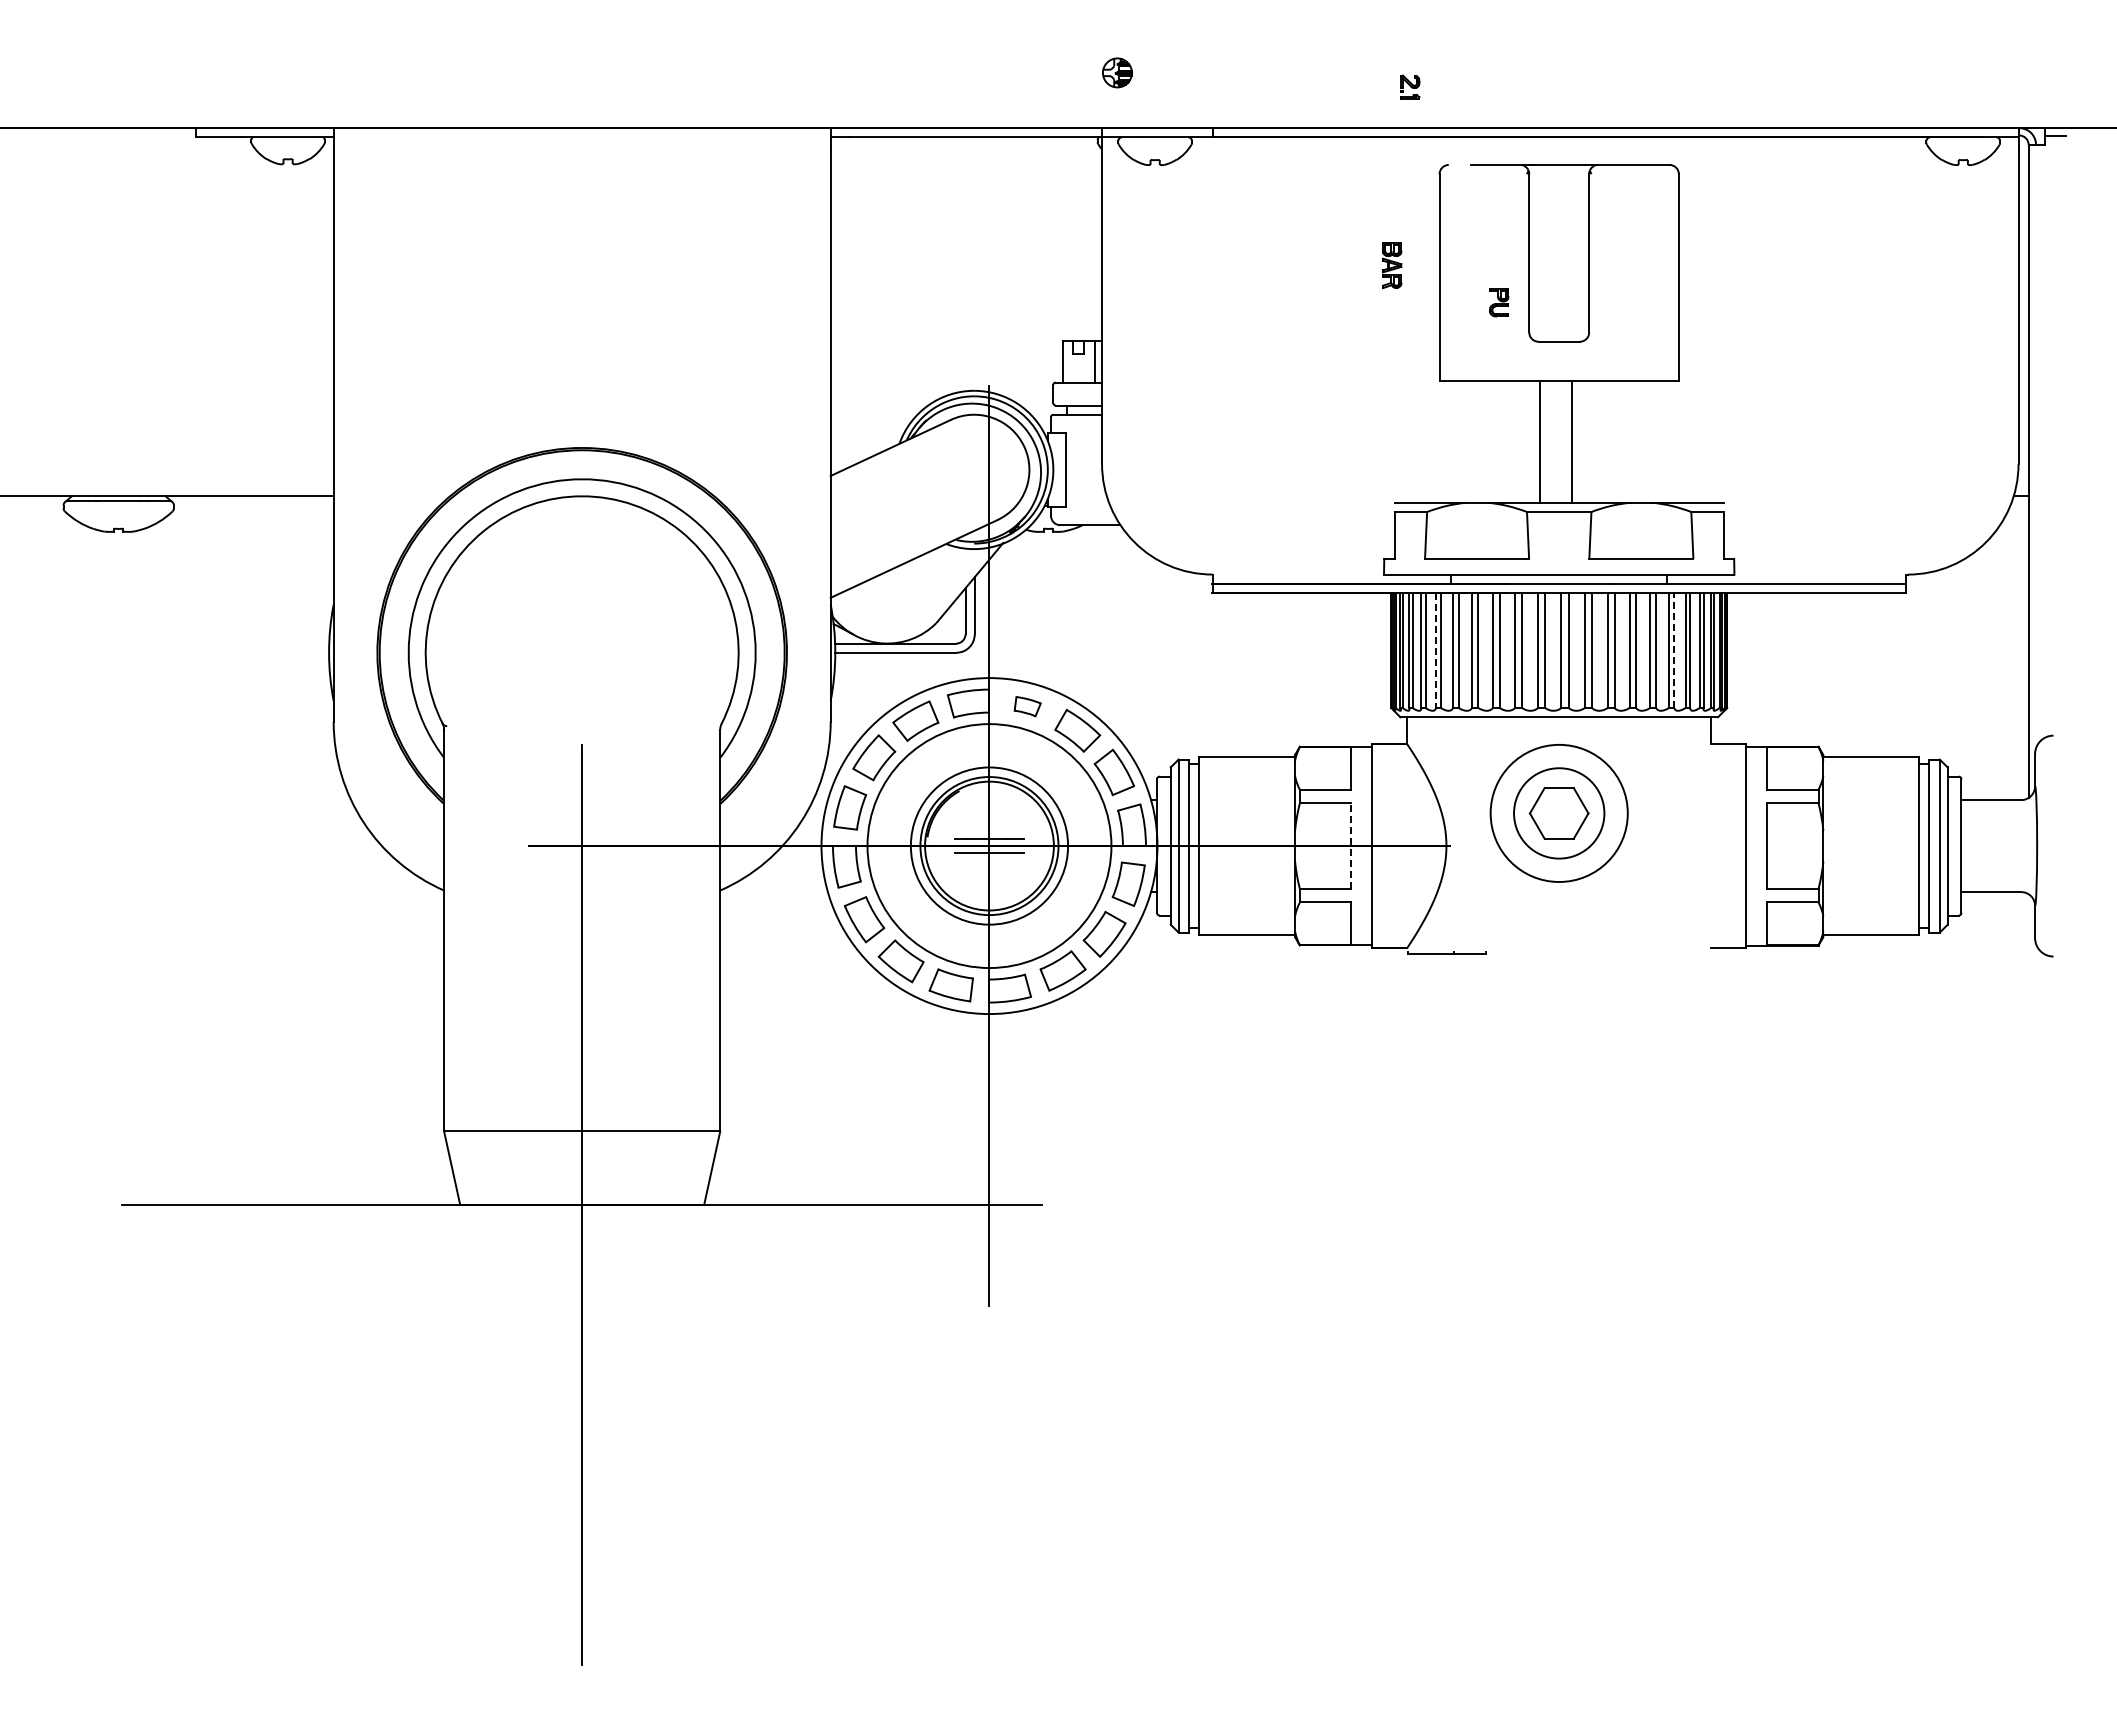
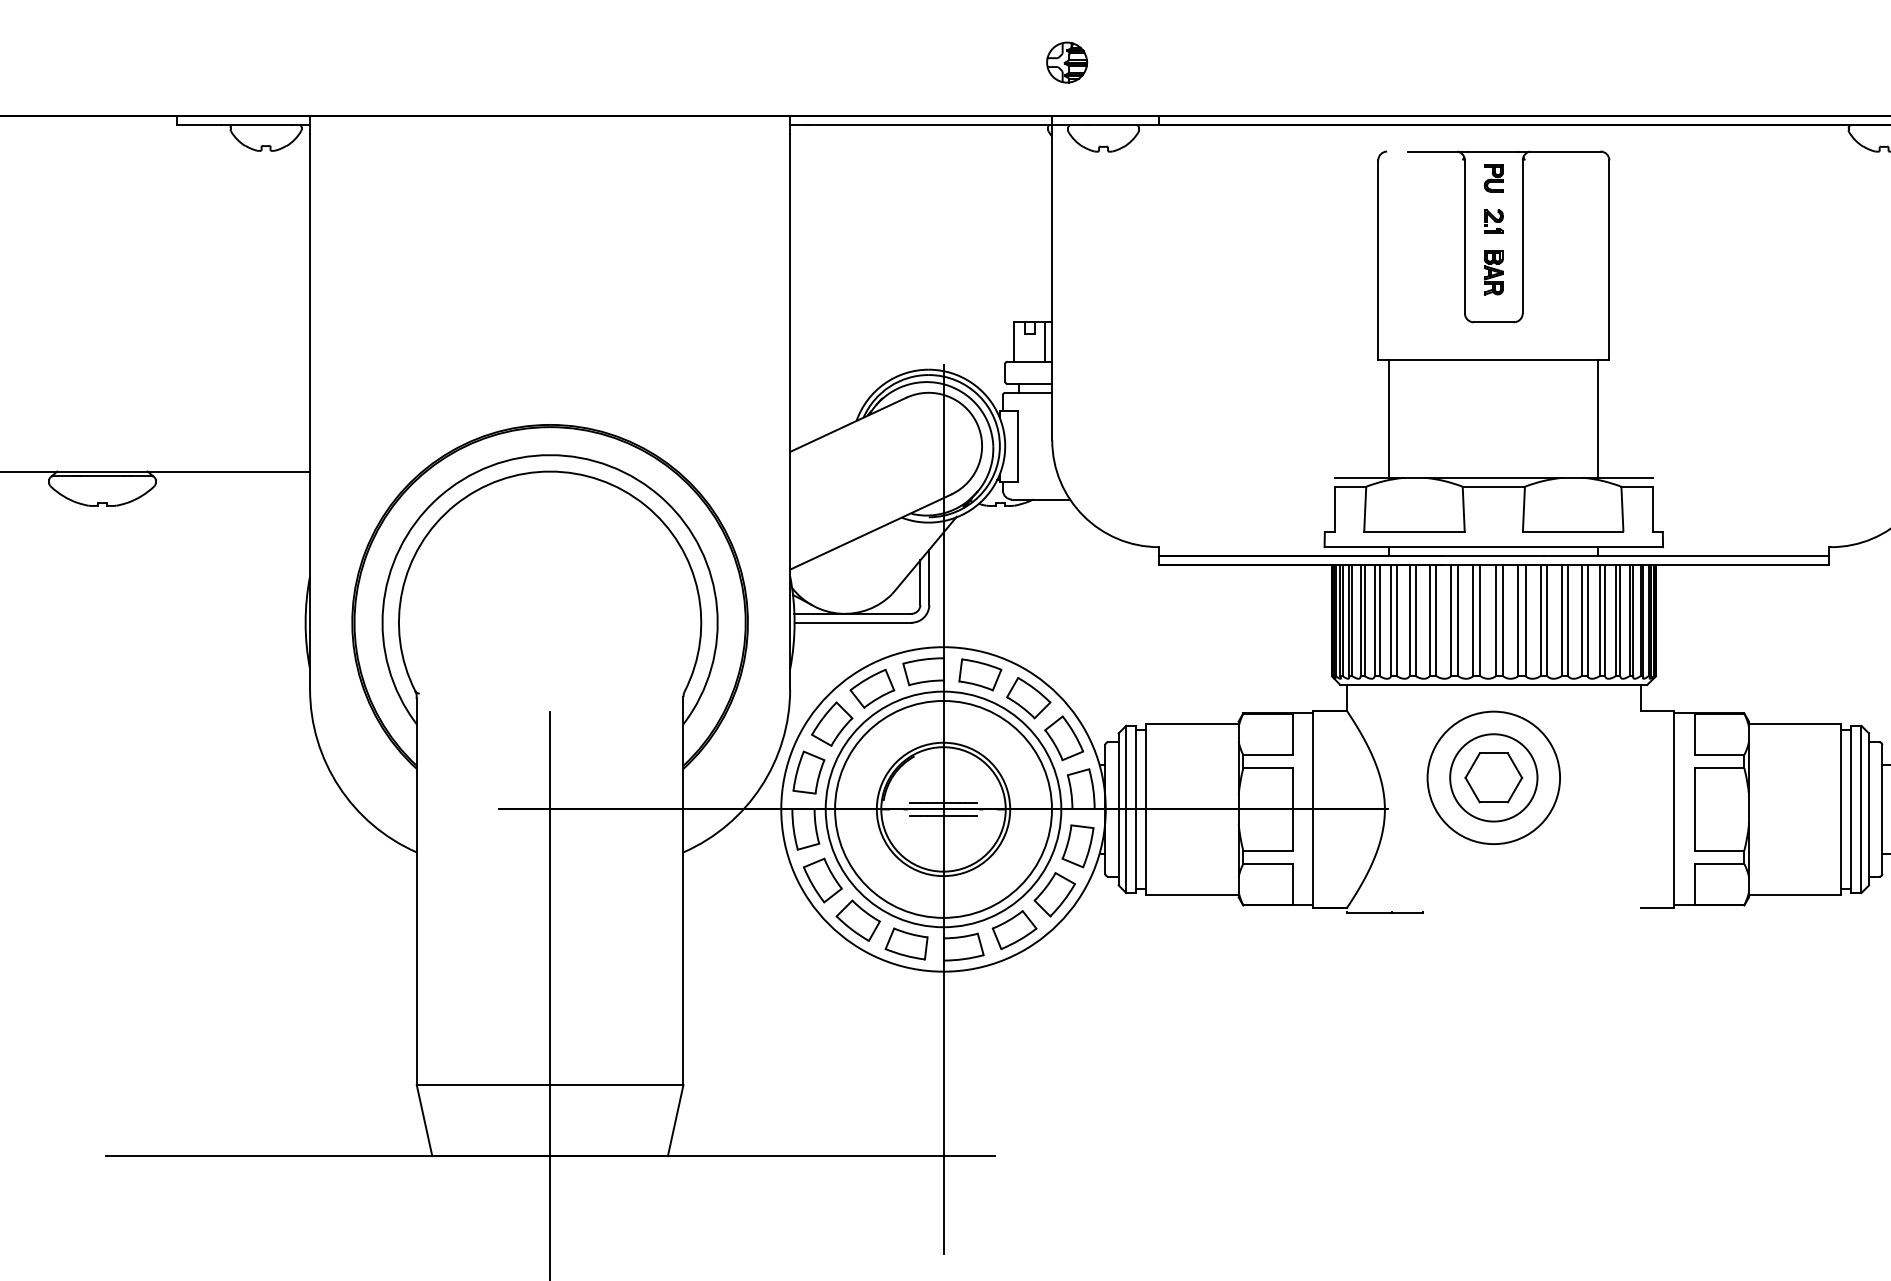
part: (1117, 72) -> (1067, 62), size x1.43
part: (1410, 86) -> (1494, 220), moved
part: (1392, 265) -> (1494, 272), moved
part: (1499, 302) -> (1494, 178), moved
line: (1540, 441) -> (1389, 418), moved
line: (1572, 441) -> (1598, 418), moved
line: (1435, 650) -> (1374, 620), dashed -> solid
line: (1674, 650) -> (1605, 620), dashed -> solid
part: (1027, 706) -> (980, 674), size x1.67
circle: (989, 845) -> (943, 808), size x1.43
line: (1351, 846) -> (1293, 809), dashed -> solid

